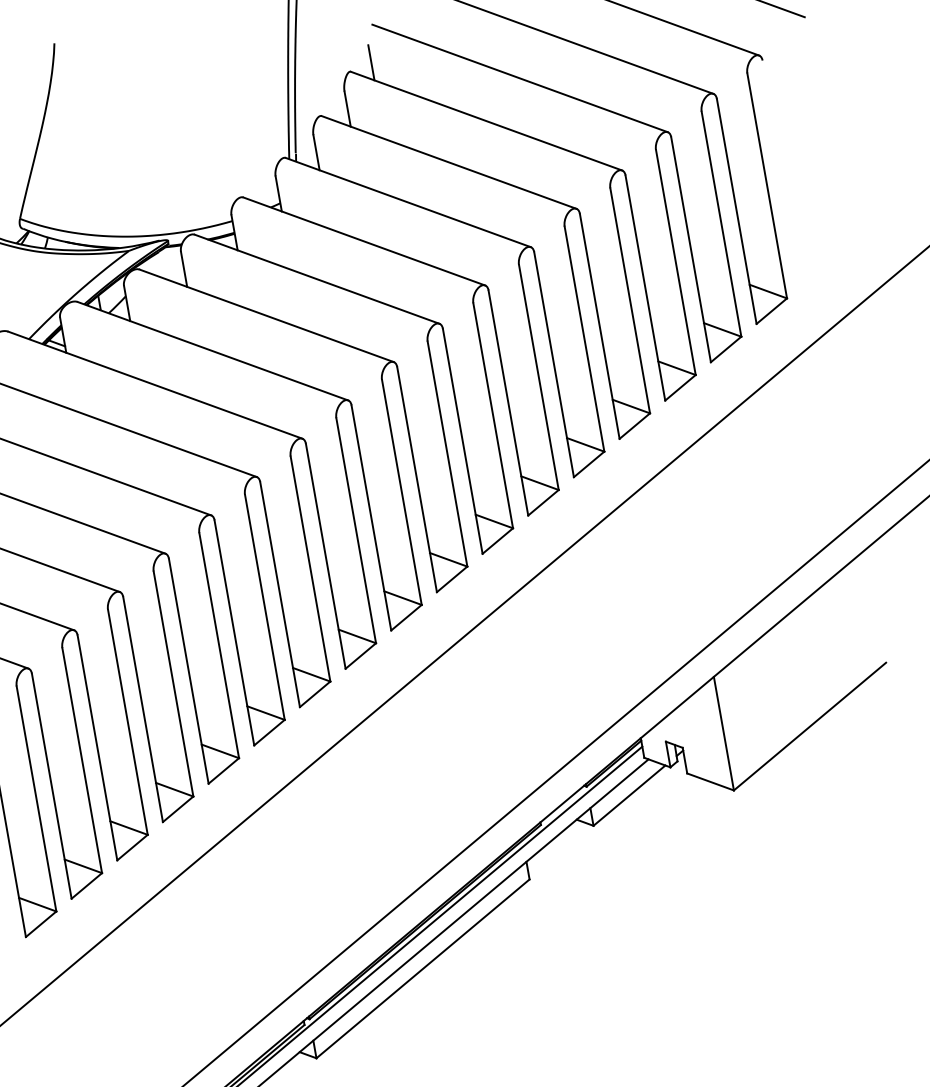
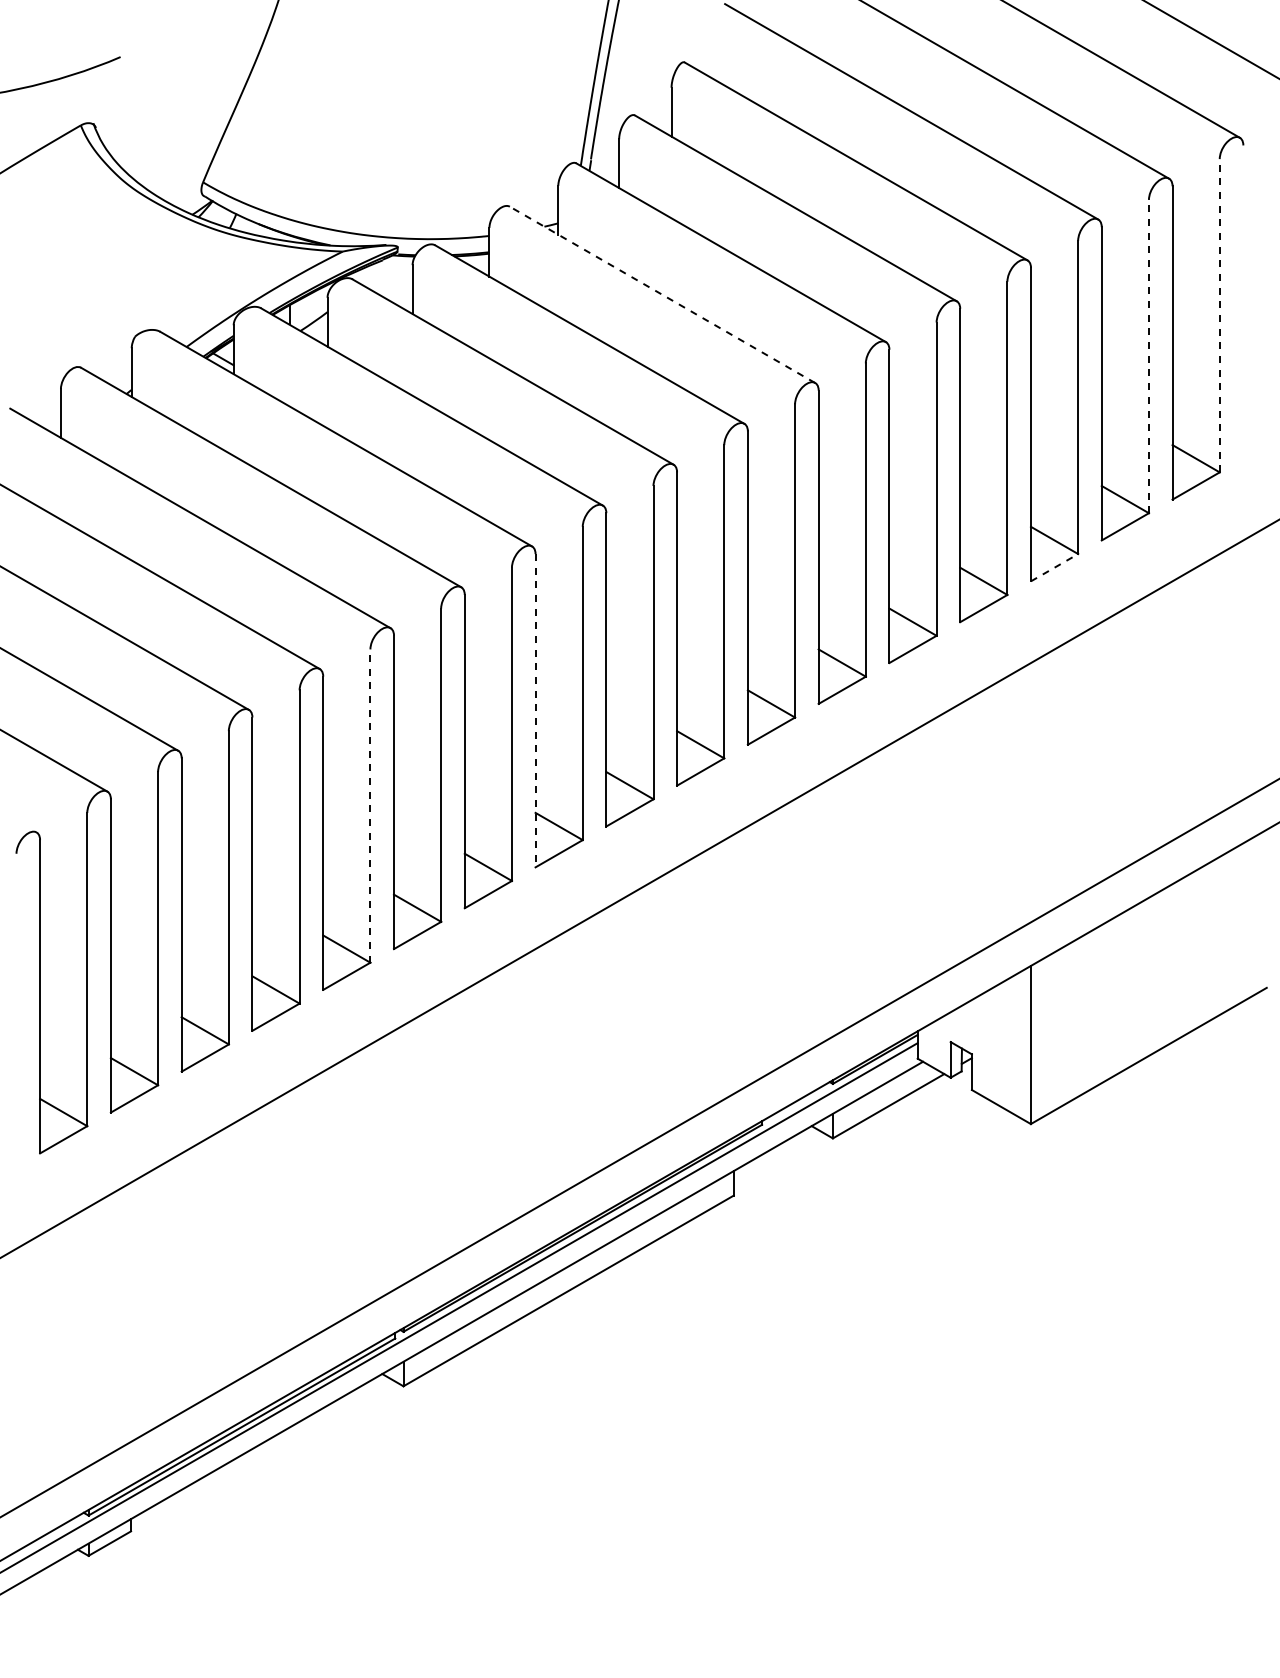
line: (371, 62) -> (714, 54), removed
line: (766, 185) -> (1219, 315), solid -> dashed
line: (721, 224) -> (1148, 356), solid -> dashed
line: (364, 241) -> (662, 294), solid -> dashed
line: (681, 387) -> (1055, 567), solid -> dashed
line: (325, 556) -> (535, 710), solid -> dashed
line: (219, 645) -> (370, 806), solid -> dashed

